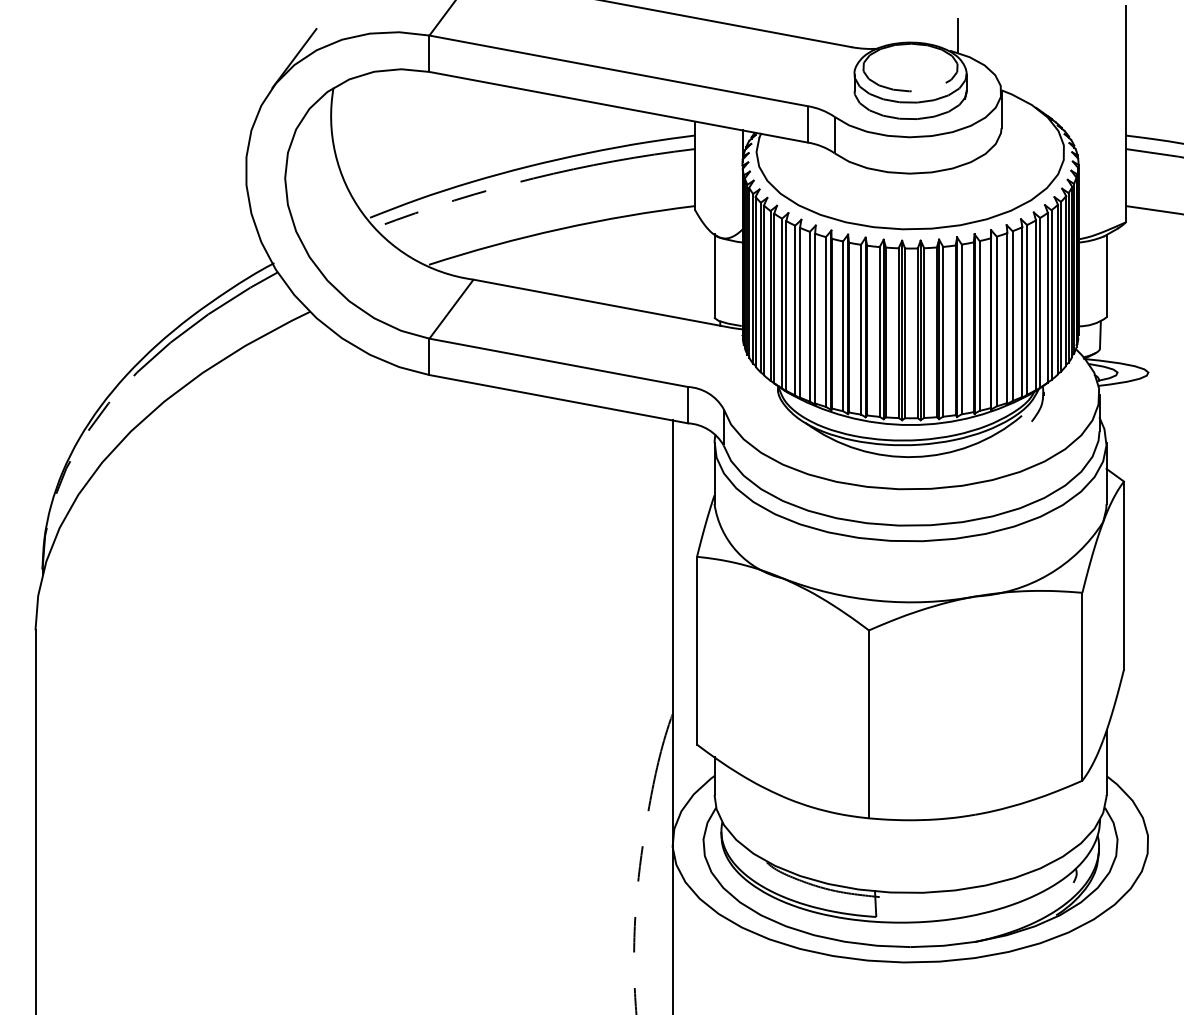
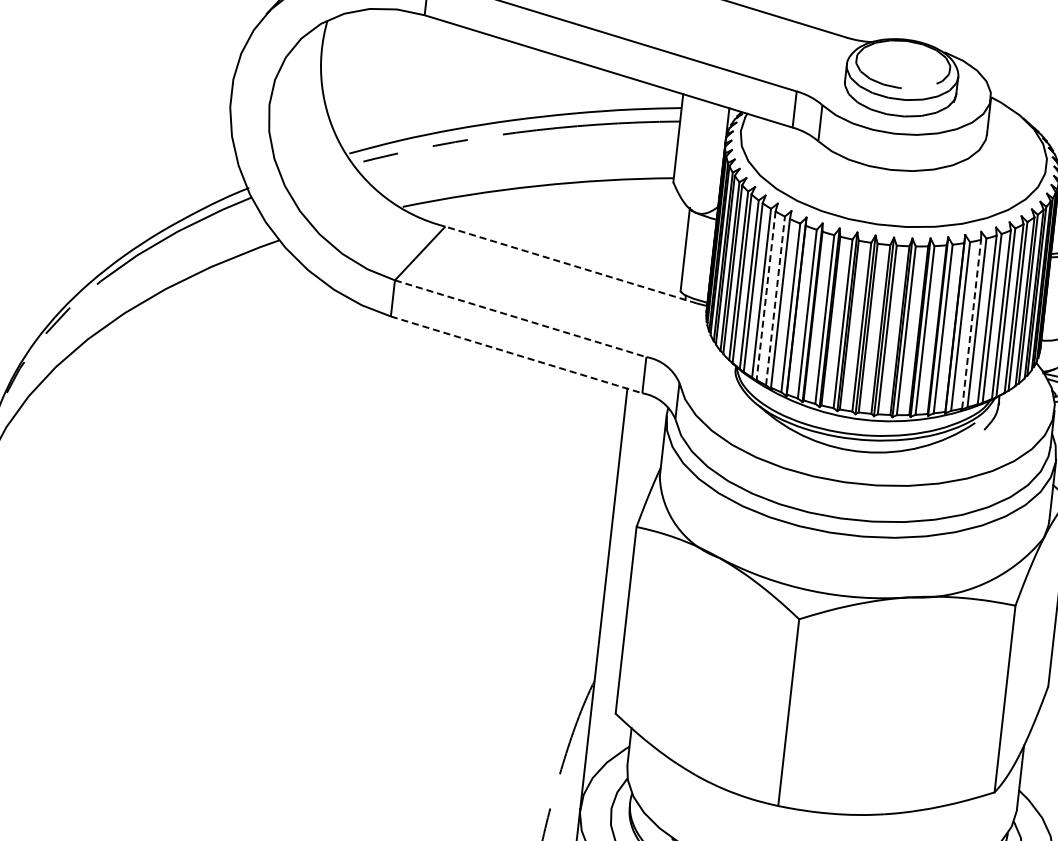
line: (957, 35) -> (953, 37), removed
line: (602, 303) -> (570, 264), solid -> dashed
line: (800, 312) -> (766, 295), solid -> dashed
line: (809, 316) -> (775, 300), solid -> dashed
line: (1007, 318) -> (971, 324), solid -> dashed
line: (559, 362) -> (521, 318), solid -> dashed
line: (559, 399) -> (517, 355), solid -> dashed

